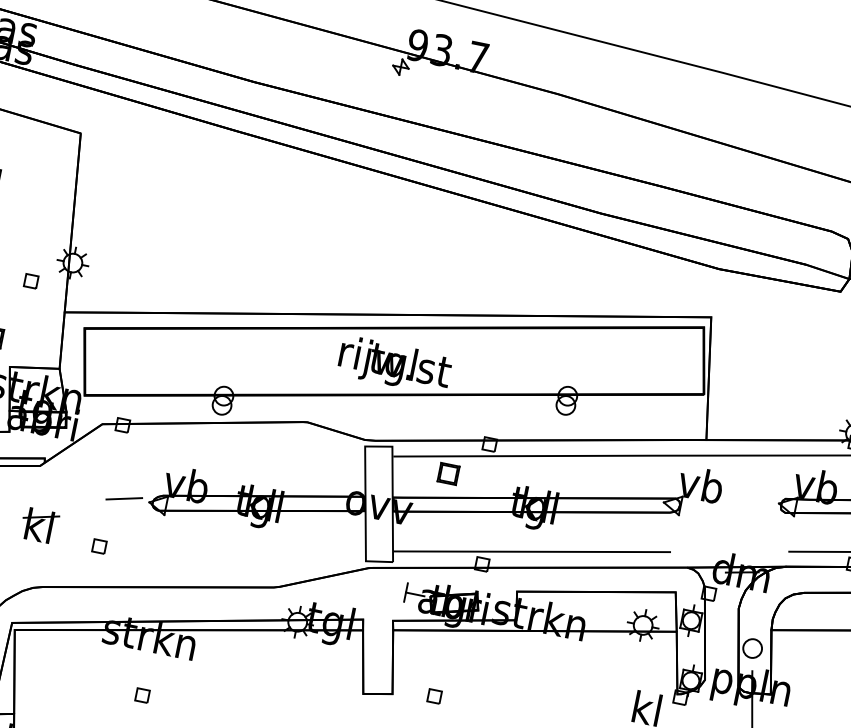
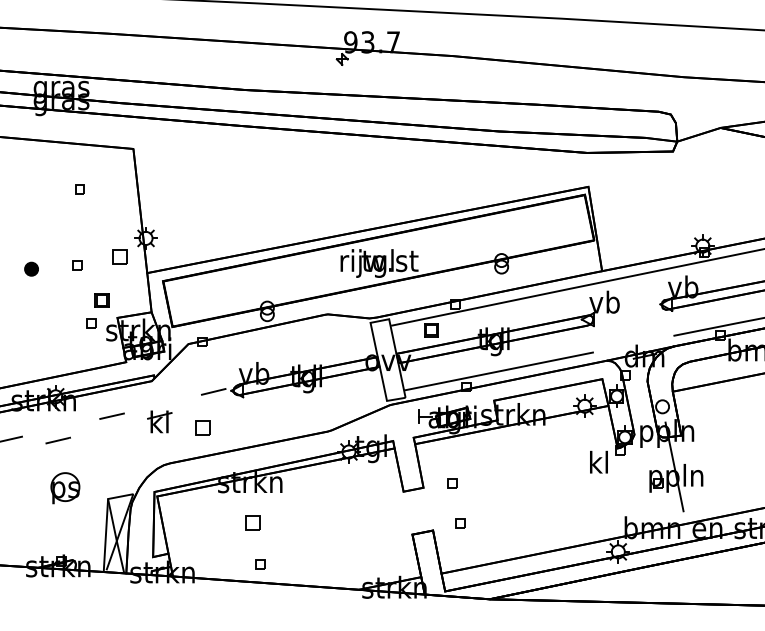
part: (31, 281) -> (120, 256), size x1.6
part: (99, 546) -> (203, 427), size x1.6
part: (142, 695) -> (253, 523), size x1.6

